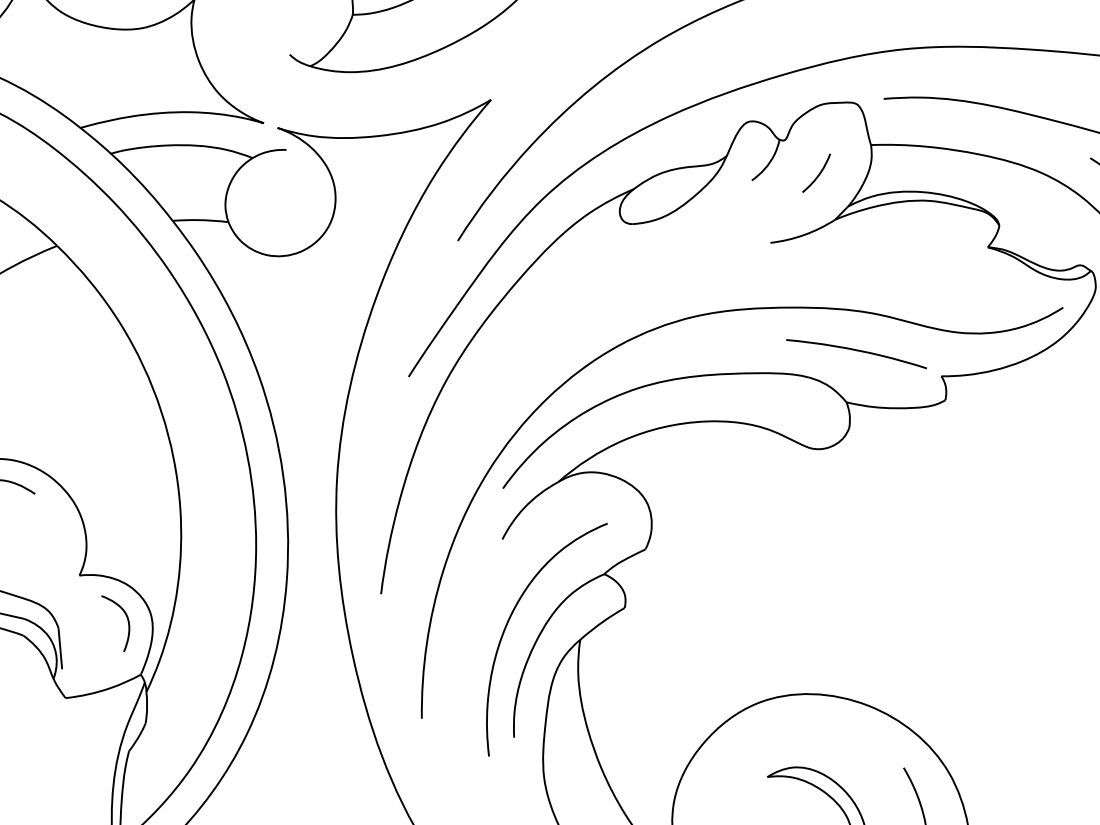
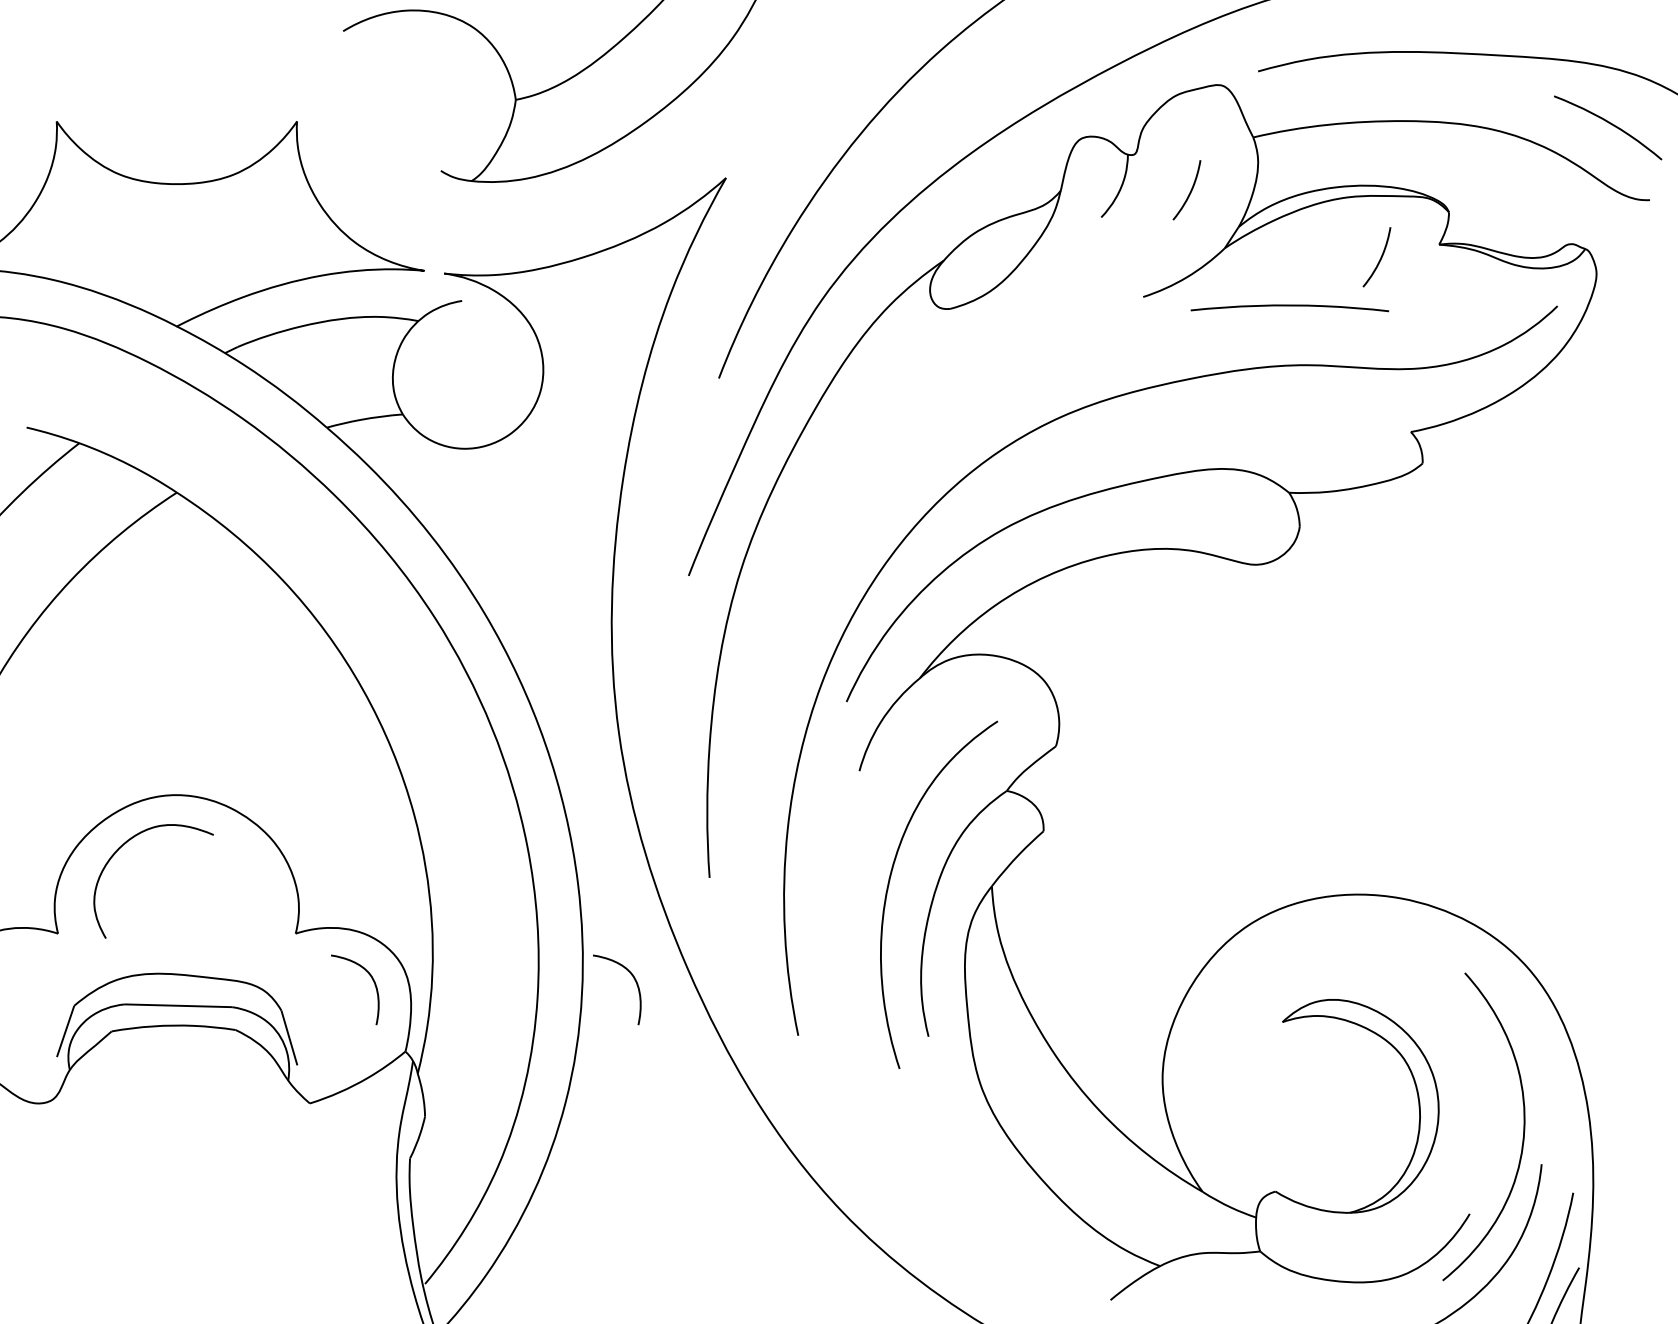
curve: (943, 249) -> (1379, 259), added
curve: (856, 351) -> (1289, 306), moved
curve: (313, 656) -> (634, 980), added

